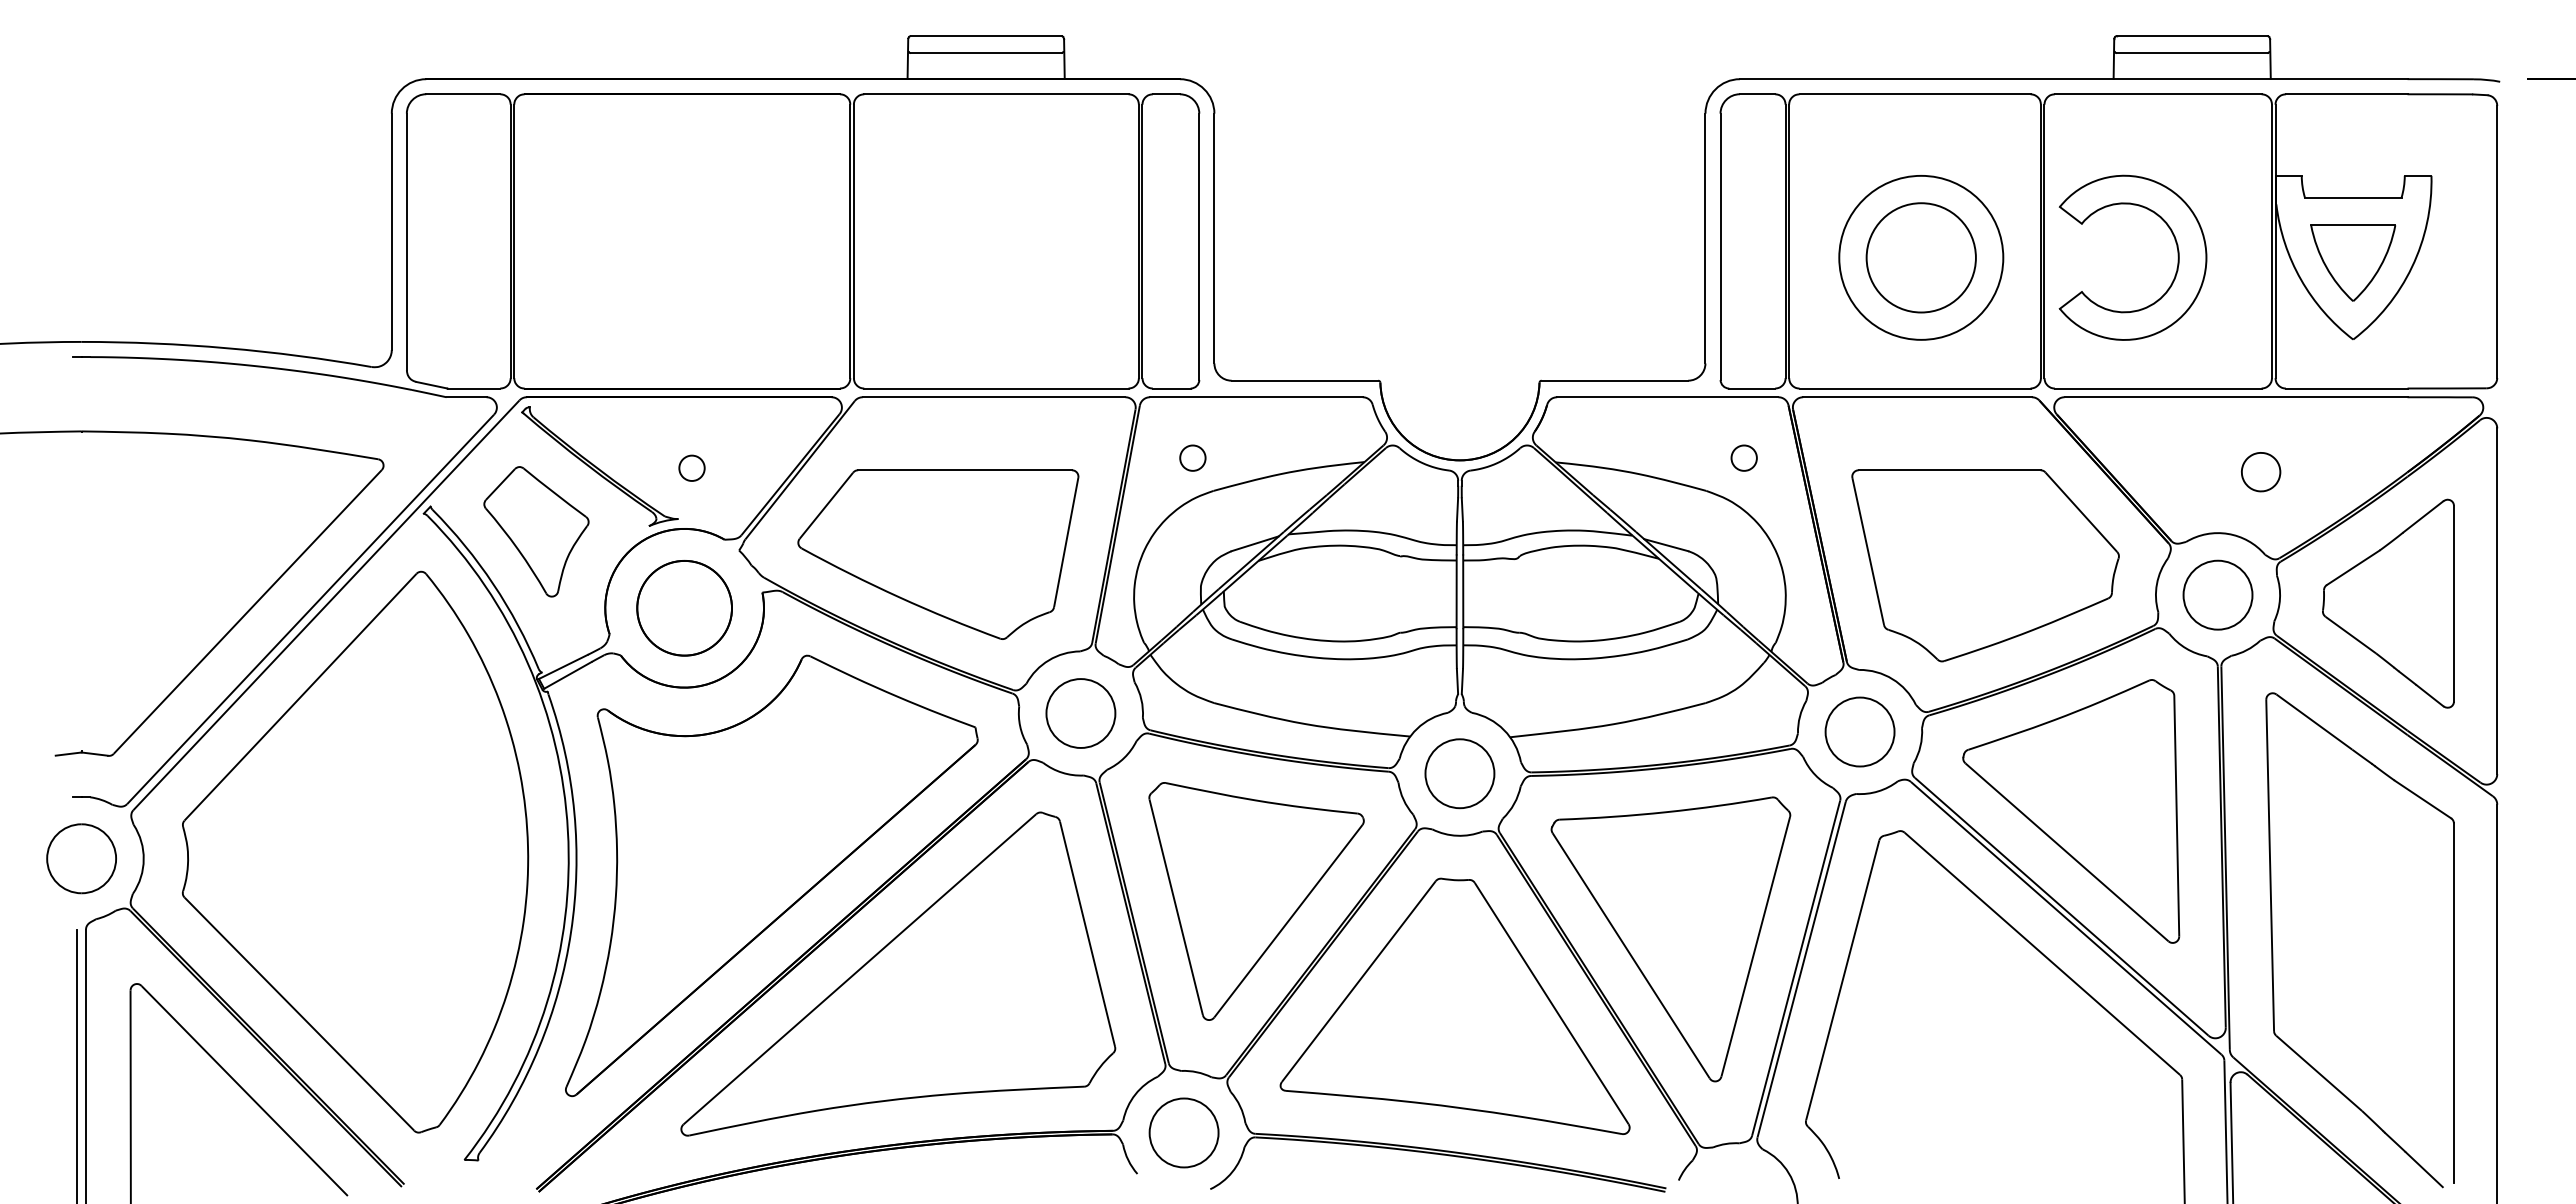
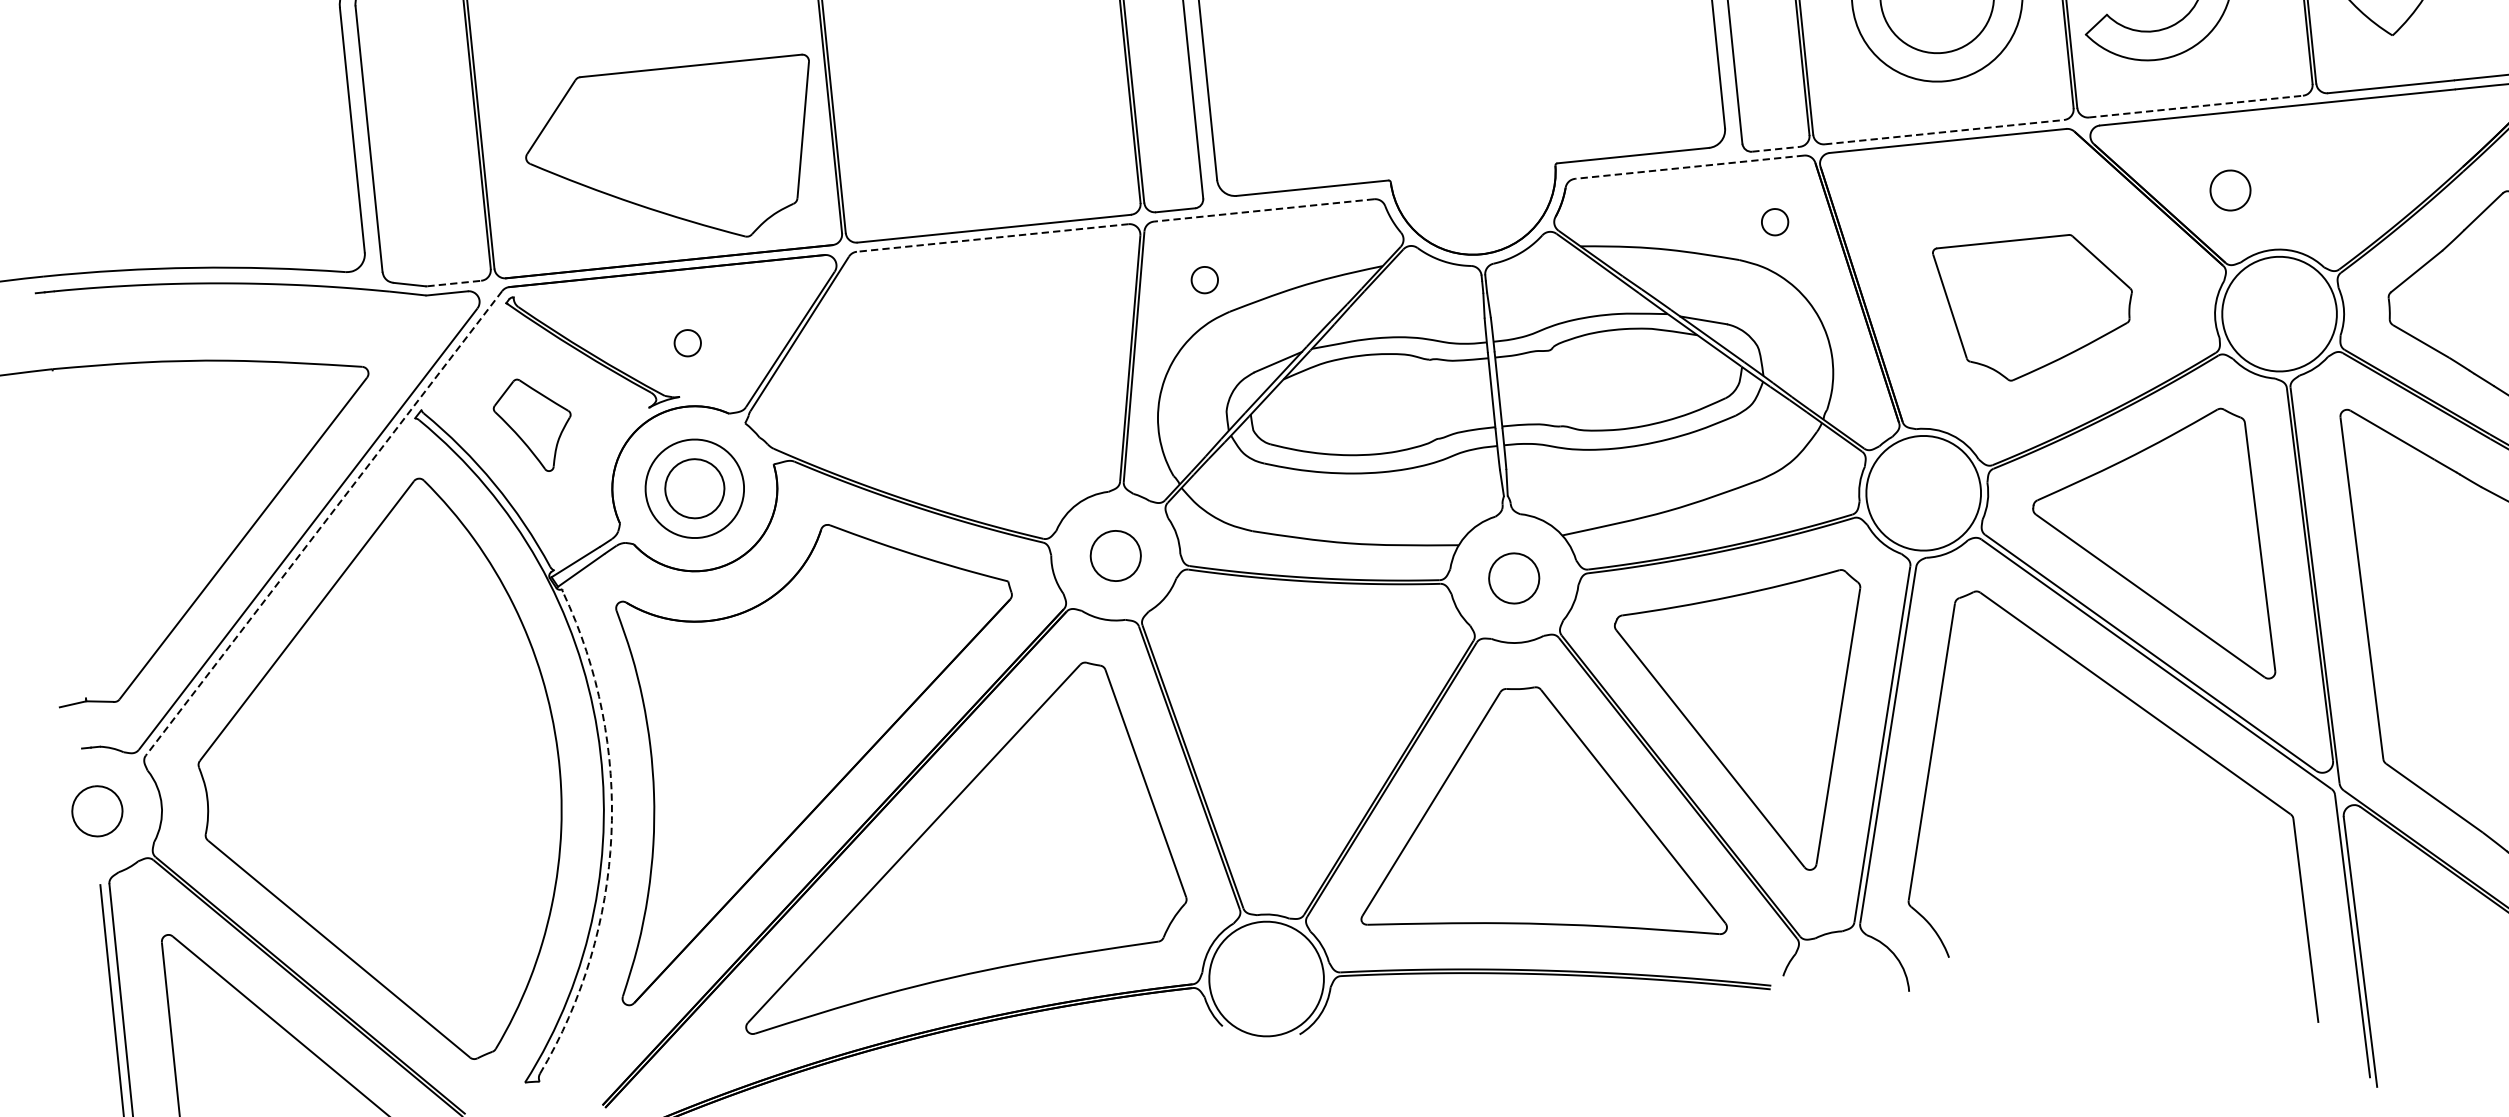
line: (474, 388) -> (454, 283), solid -> dashed
line: (1752, 388) -> (1776, 149), solid -> dashed
line: (1915, 388) -> (1944, 132), solid -> dashed
line: (2158, 388) -> (2196, 106), solid -> dashed
line: (993, 397) -> (992, 238), solid -> dashed
line: (1255, 397) -> (1263, 210), solid -> dashed
line: (1667, 397) -> (1689, 167), solid -> dashed
part: (2261, 472) -> (2230, 190), moved
part: (536, 531) -> (533, 424), size x0.7
part: (938, 554) -> (672, 155), moved
part: (1985, 565) -> (2035, 307), size x0.7
circle: (2217, 594) -> (2278, 313), size x1.6
line: (325, 605) -> (323, 523), solid -> dashed
circle: (684, 607) -> (694, 487), size x0.6
circle: (1080, 713) -> (1115, 556), size x0.7
circle: (1859, 731) -> (1923, 492), size x1.6
circle: (1459, 773) -> (1513, 578), size x0.7
part: (81, 858) -> (97, 810), size x0.7
part: (1256, 901) -> (1317, 731), removed
arc: (571, 932) -> (611, 836), solid -> dashed
circle: (1183, 1132) -> (1265, 978), size x1.6

